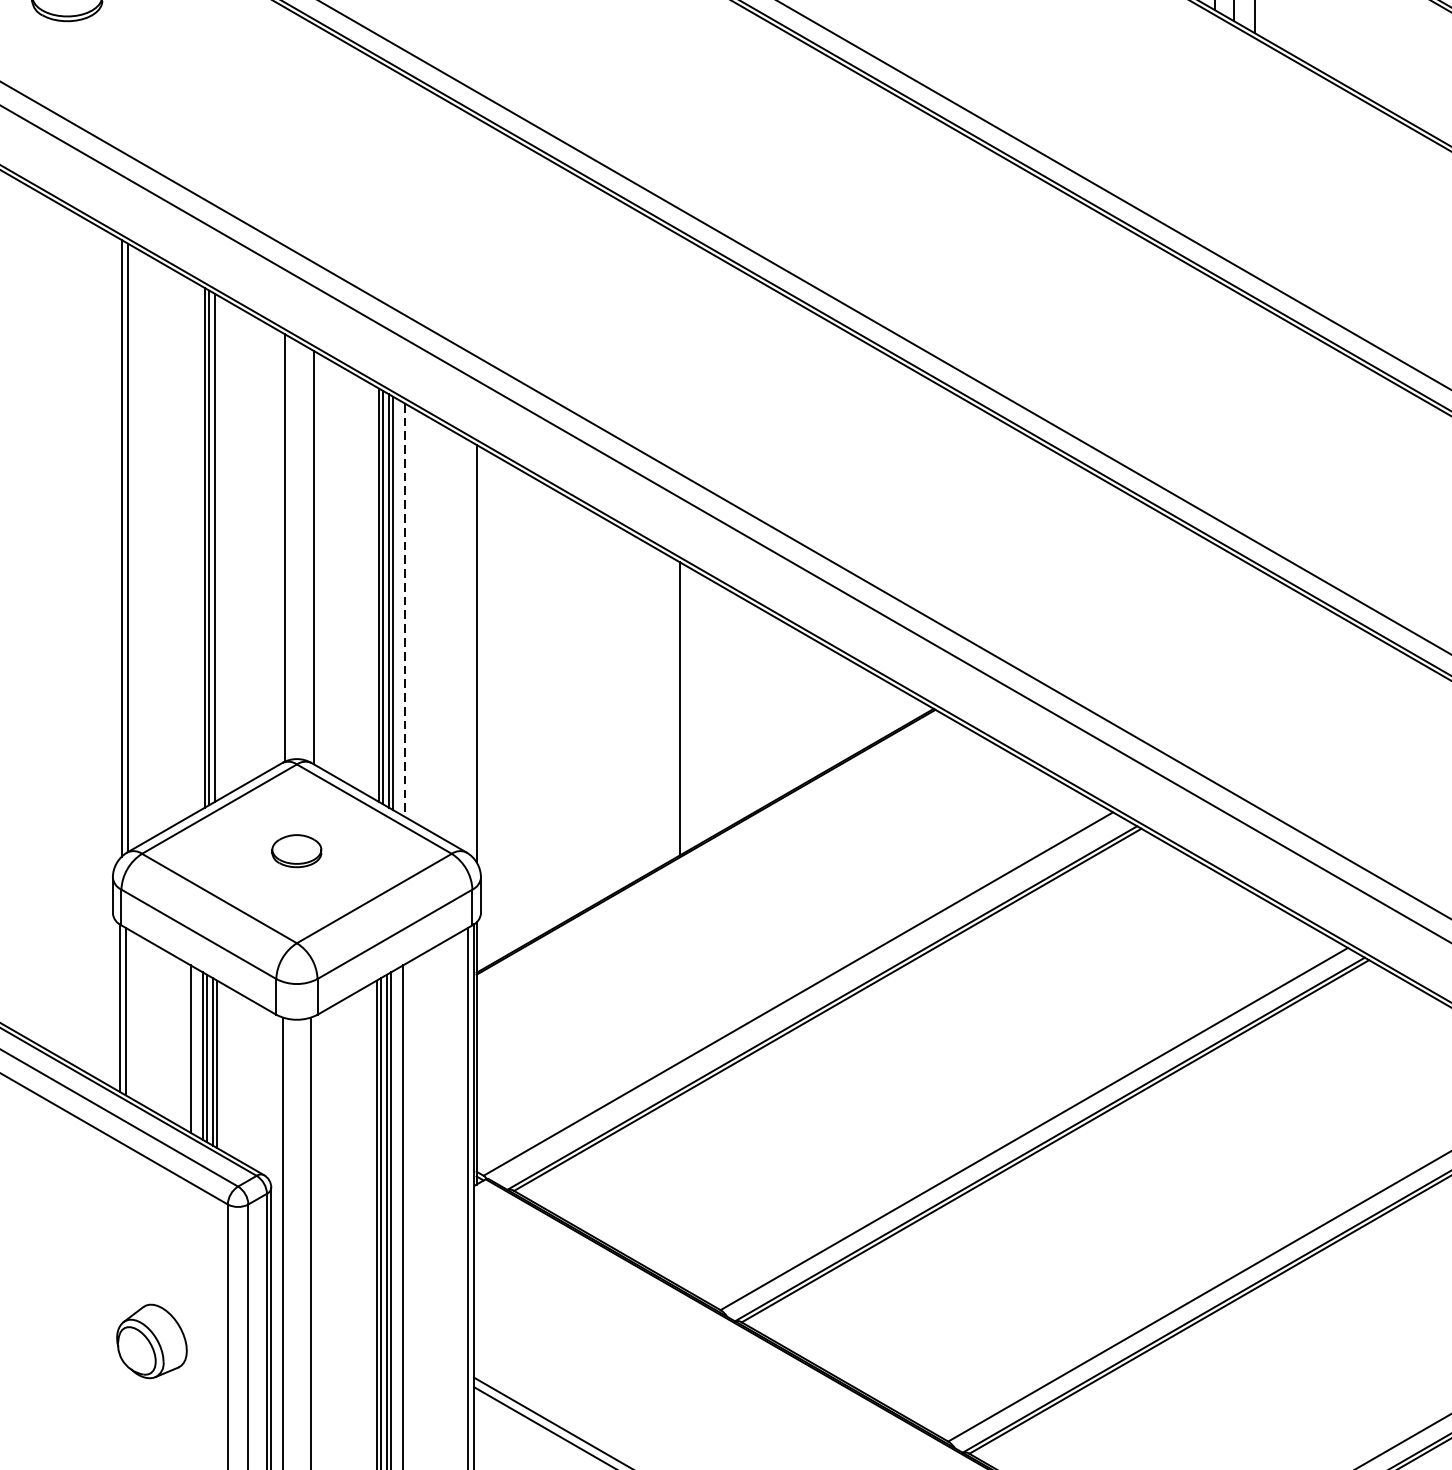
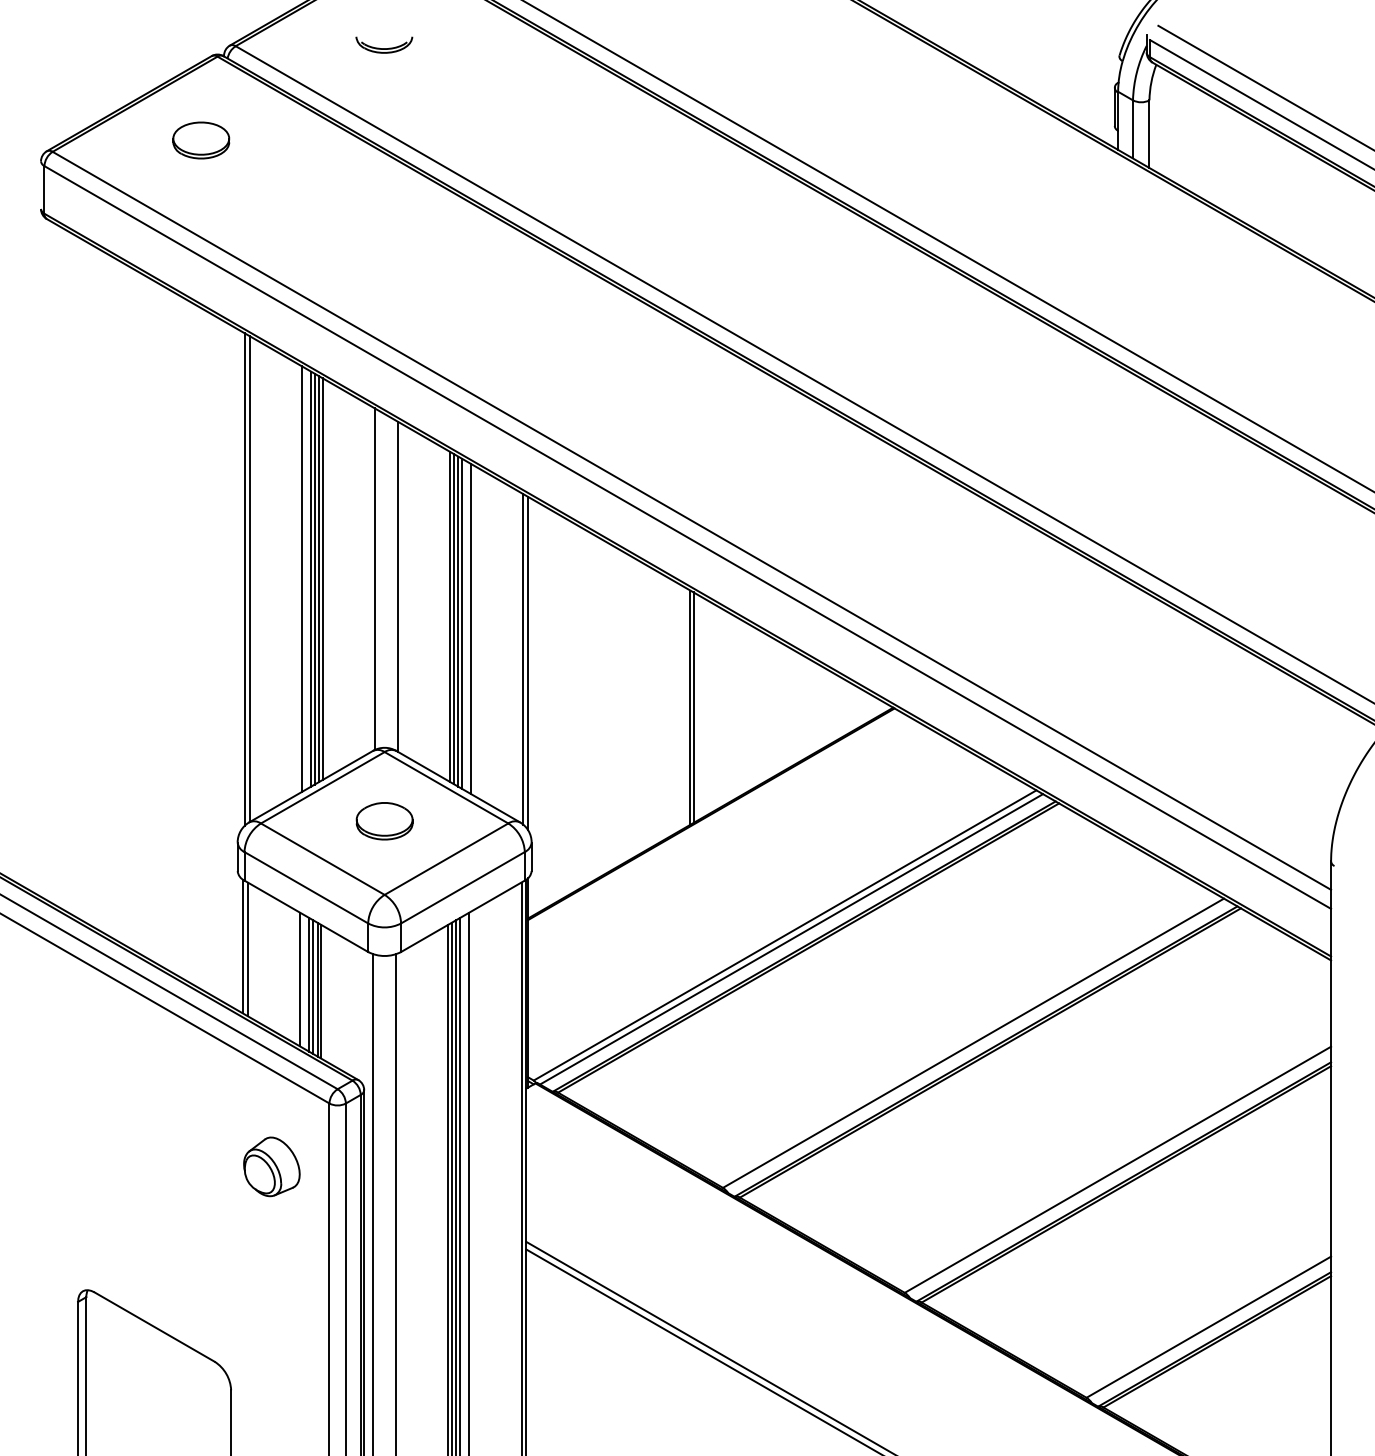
line: (219, 547) -> (322, 578), added
line: (192, 548) -> (301, 579), added
line: (405, 610) -> (471, 629), dashed -> solid
line: (470, 648) -> (523, 659), added
line: (683, 708) -> (693, 707), added
part: (296, 851) -> (384, 821), size x1.43
line: (806, 999) -> (791, 939), added
part: (151, 1340) -> (271, 1166), moved

